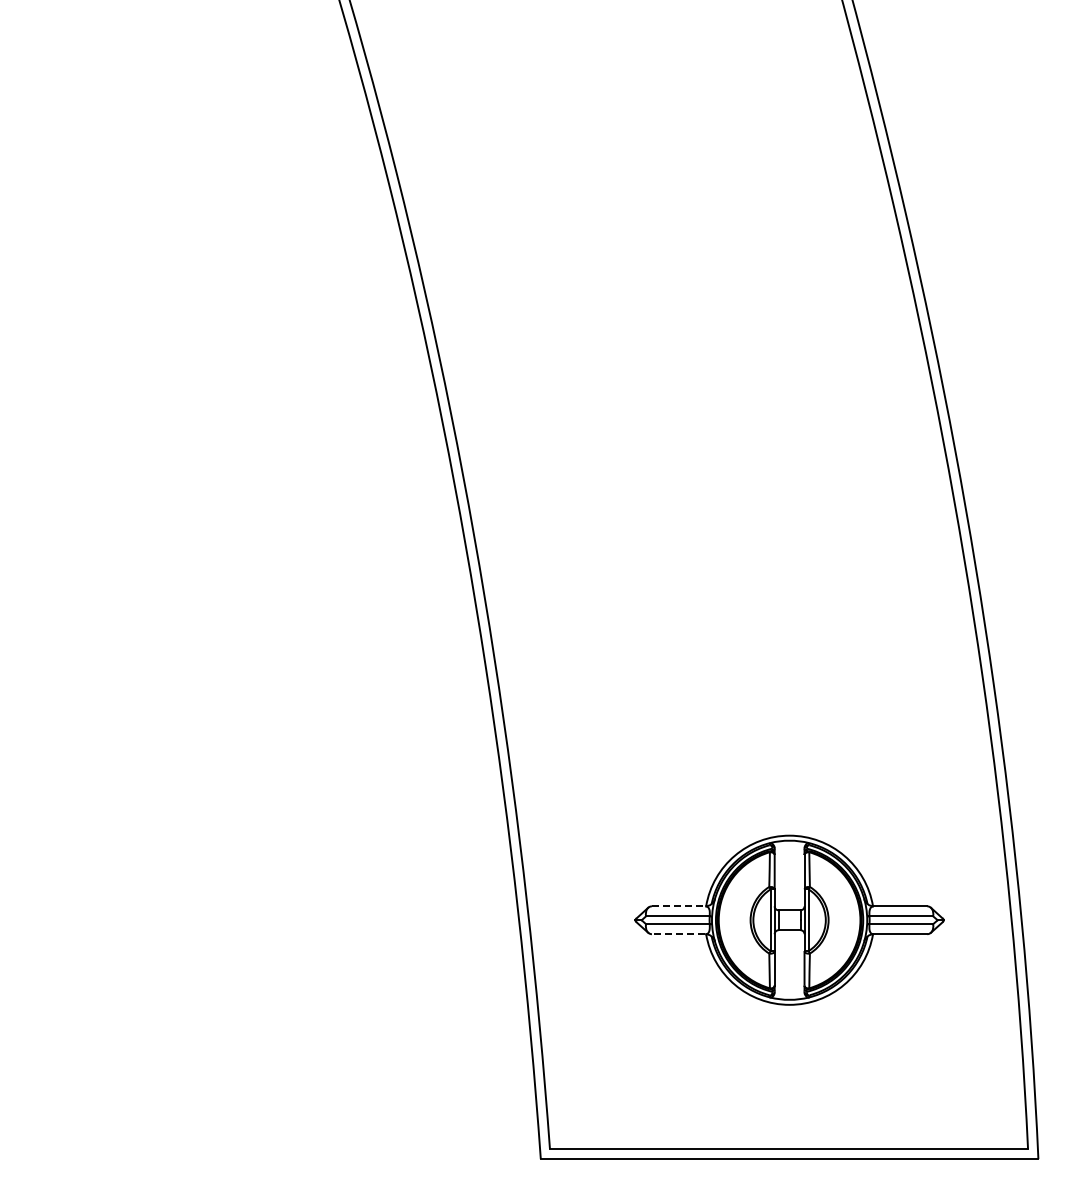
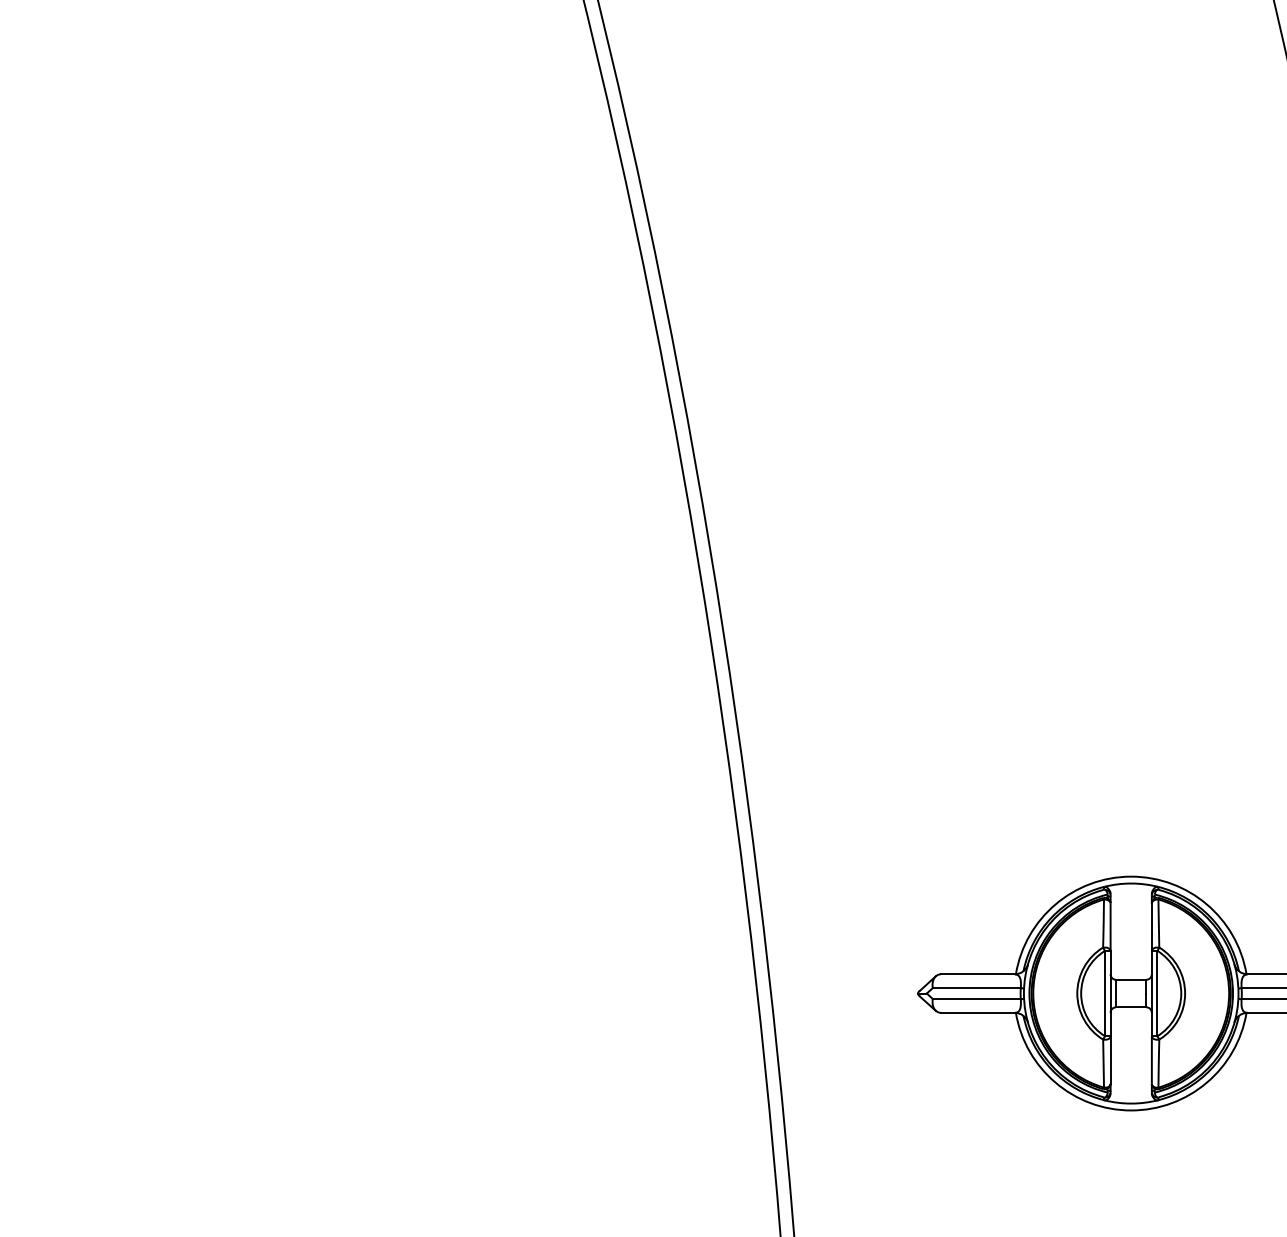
line: (678, 906) -> (977, 974), dashed -> solid
line: (678, 934) -> (977, 1013), dashed -> solid

